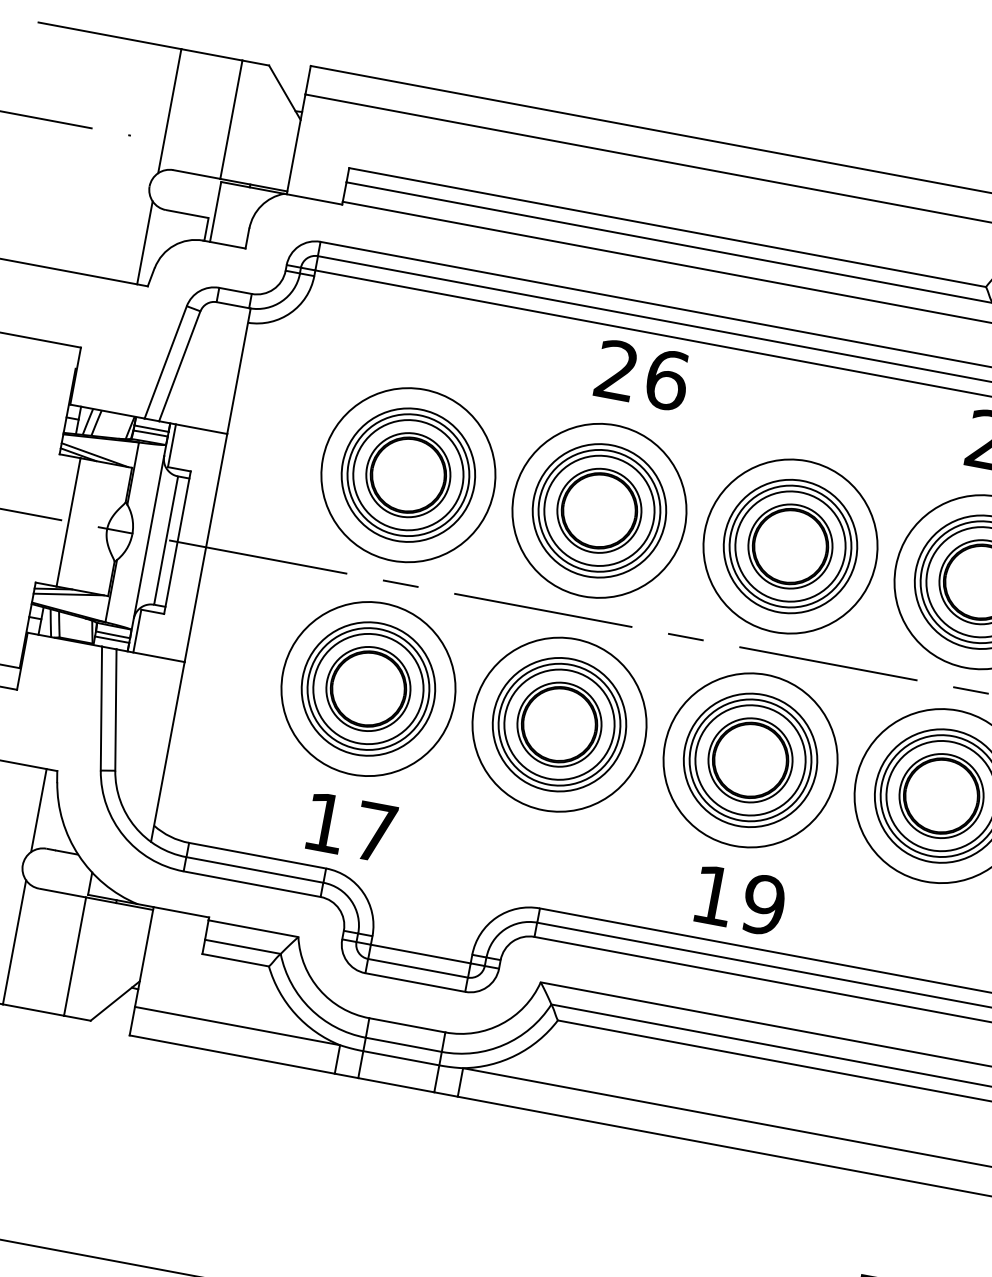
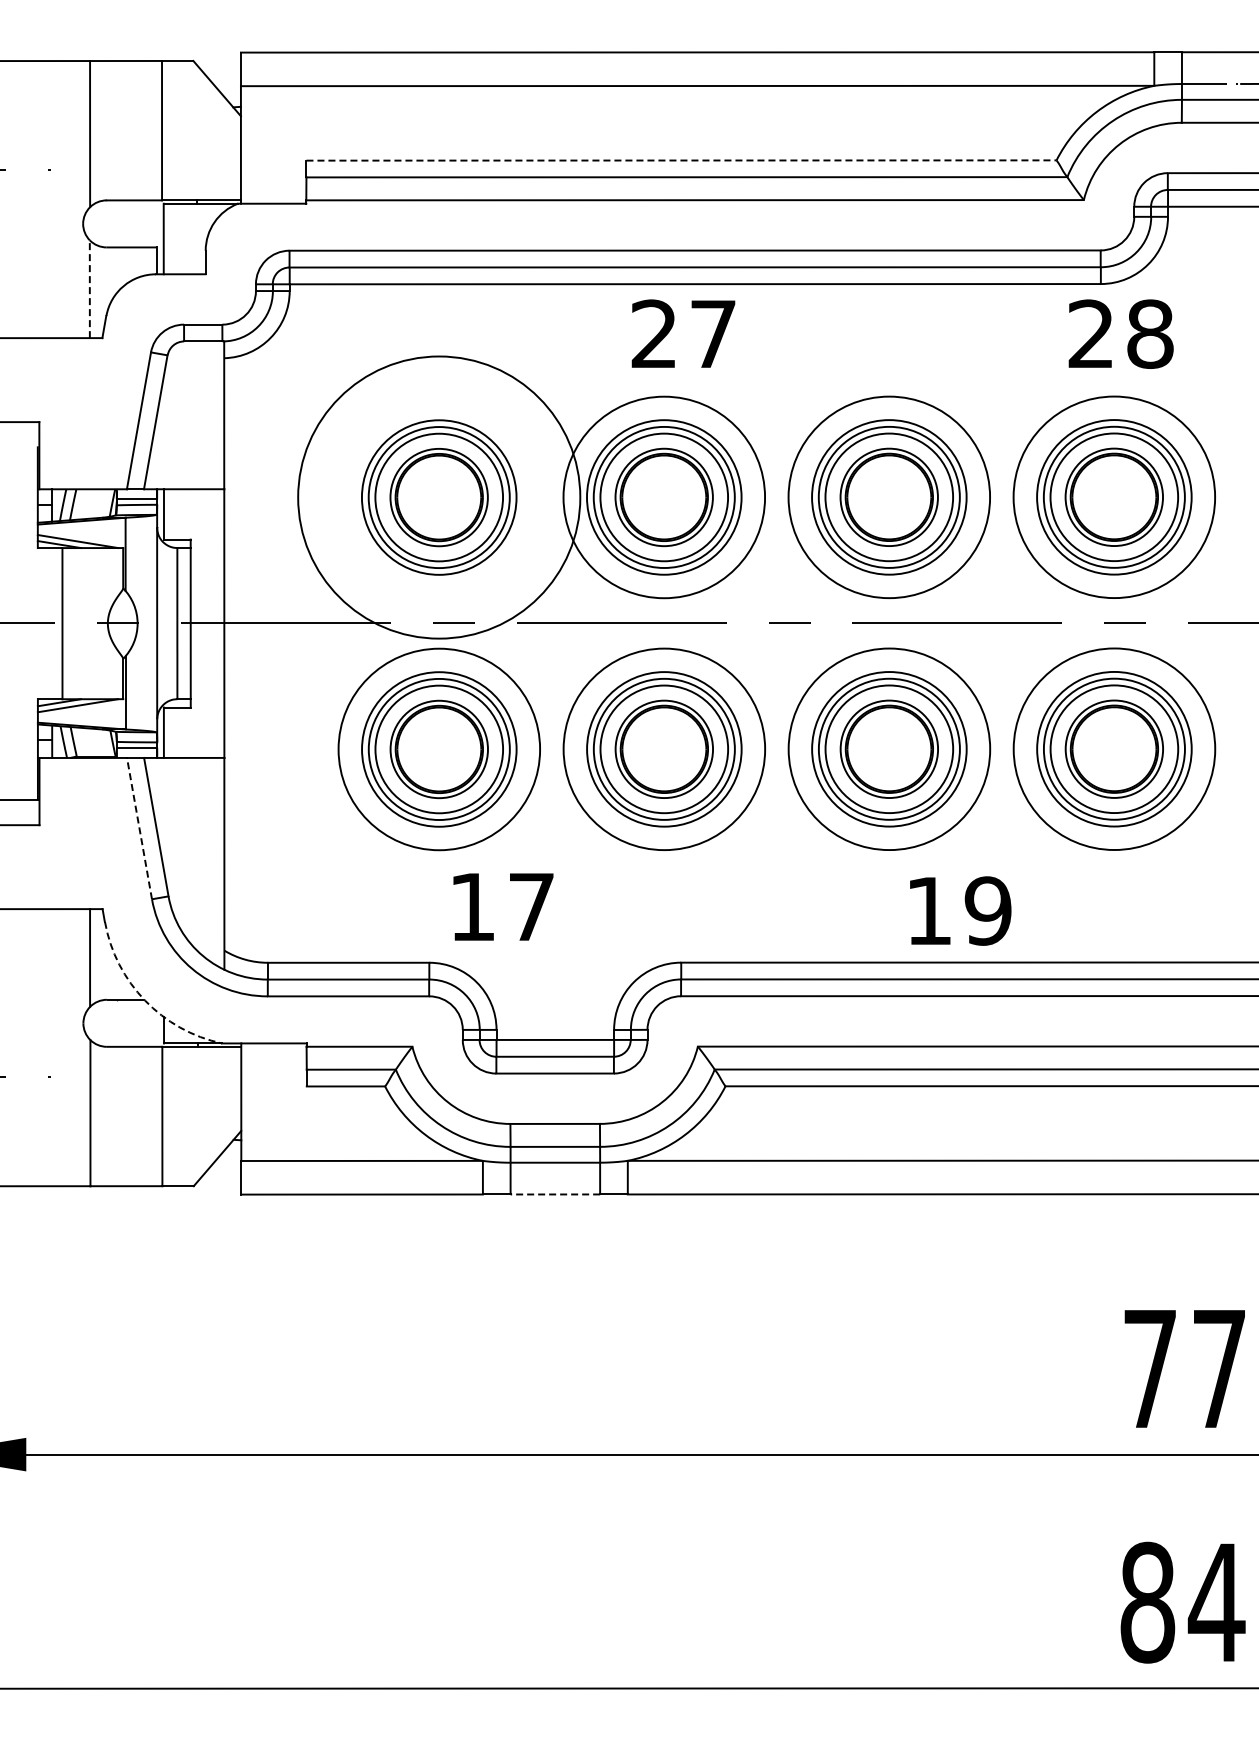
line: (668, 227) -> (682, 160), solid -> dashed
line: (144, 243) -> (89, 289), solid -> dashed
text: (667, 379) -> (713, 333), 26 -> 27
circle: (408, 475) -> (439, 497), size x1.4
line: (101, 708) -> (139, 828), solid -> dashed
text: (351, 827) -> (503, 906), moved
arc: (79, 855) -> (145, 1000), solid -> dashed
text: (740, 900) -> (960, 910), moved
line: (396, 1085) -> (555, 1194), solid -> dashed

